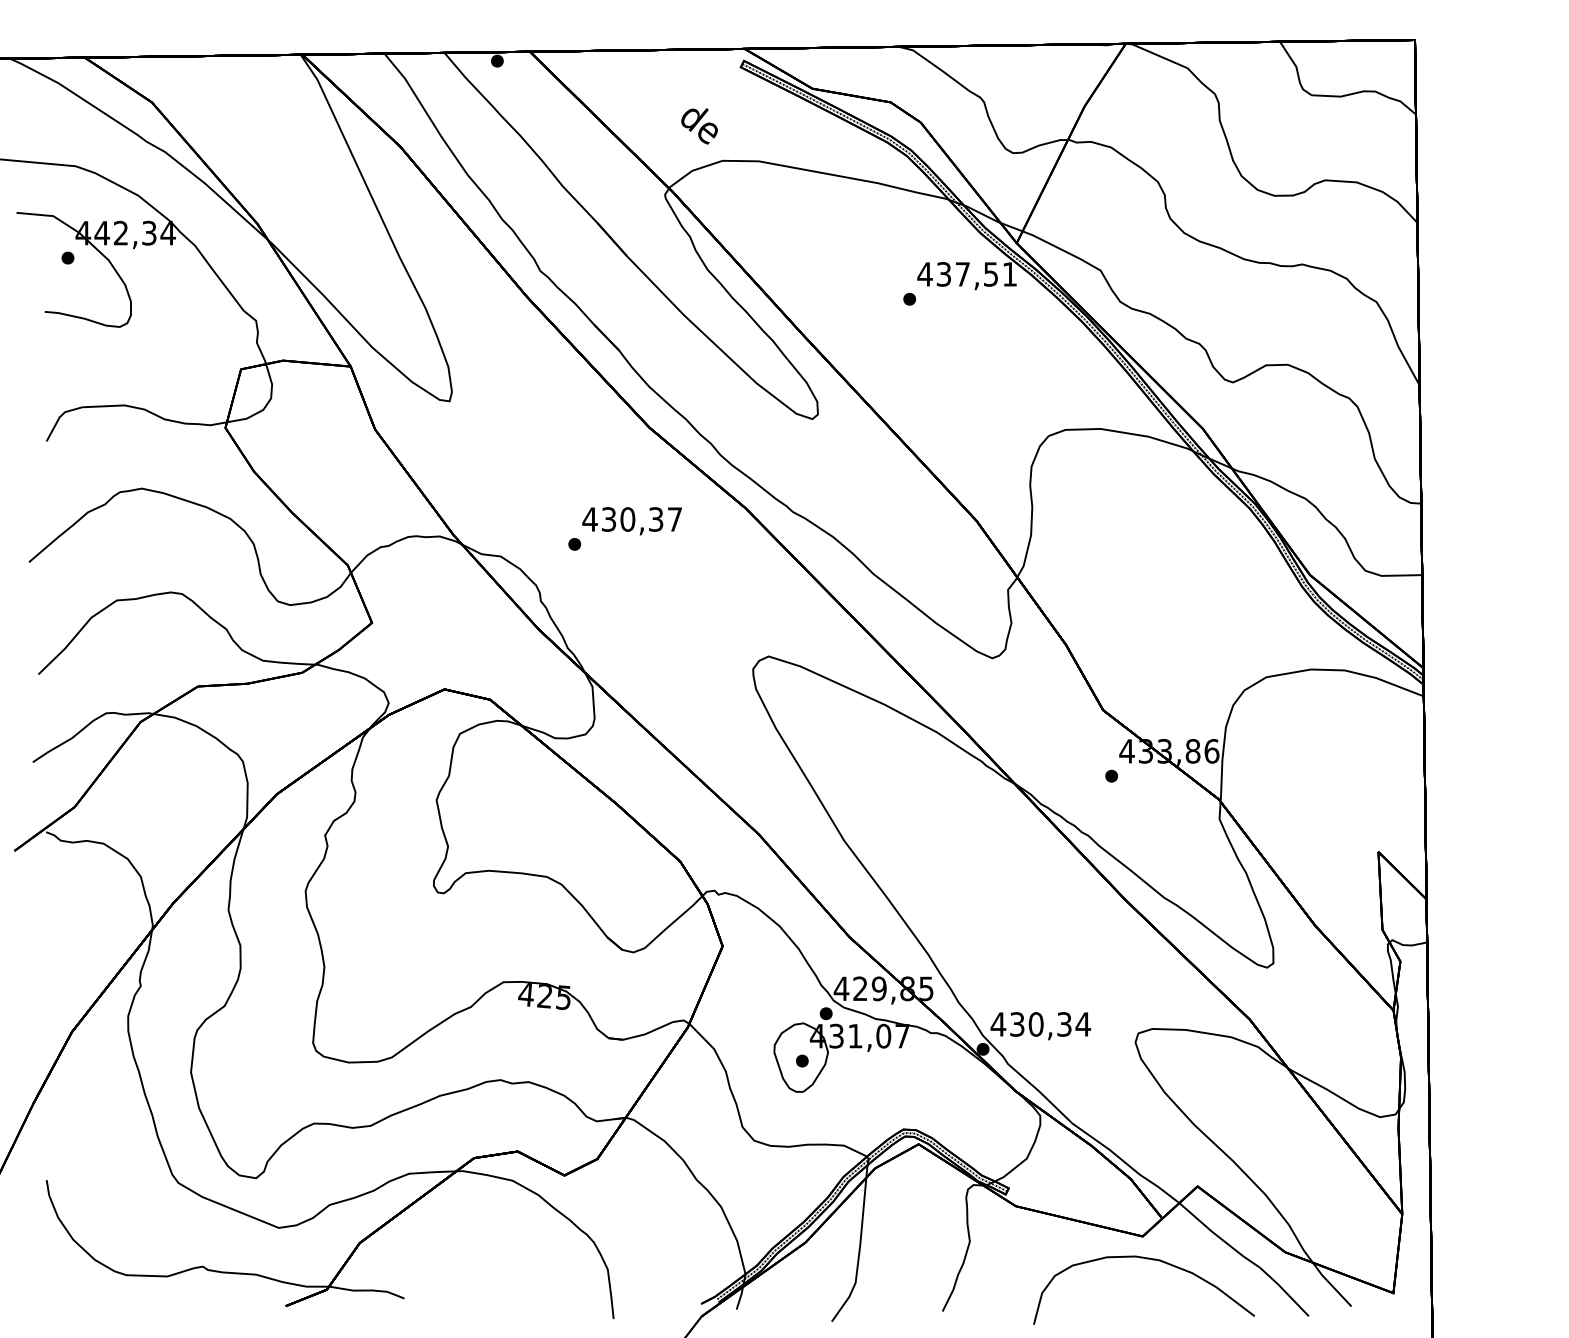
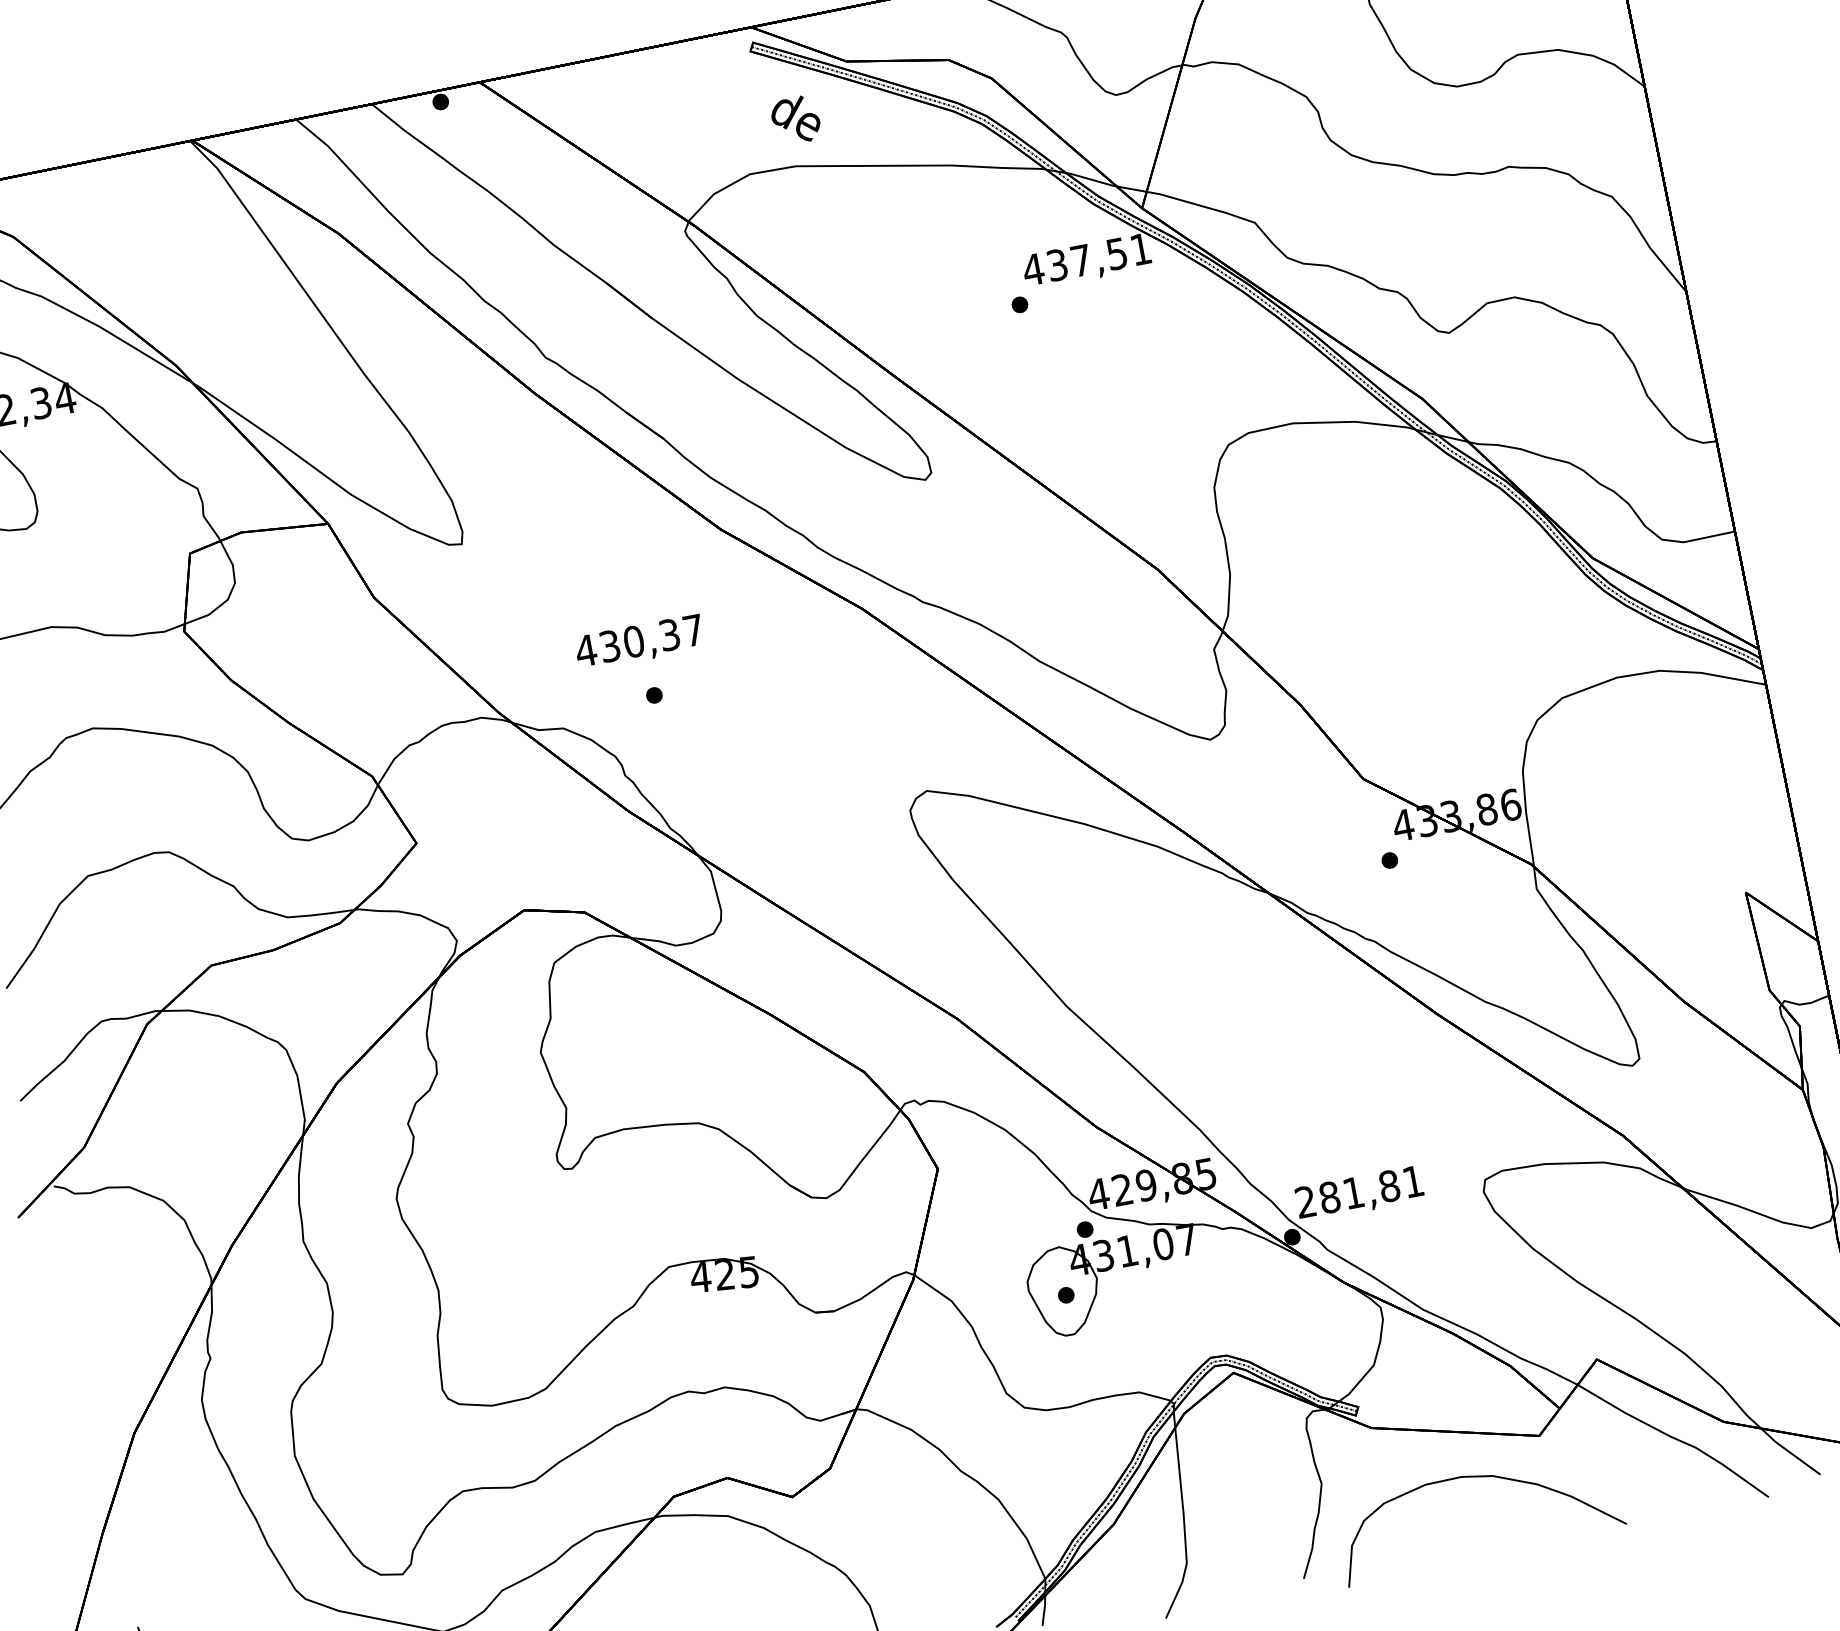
text: (699, 126) -> (795, 120), moved
text: (631, 521) -> (639, 643), moved
text: (1040, 1024) -> (1359, 1191), 430,34 -> 281,81
curve: (1146, 1259) -> (1476, 1478), moved

